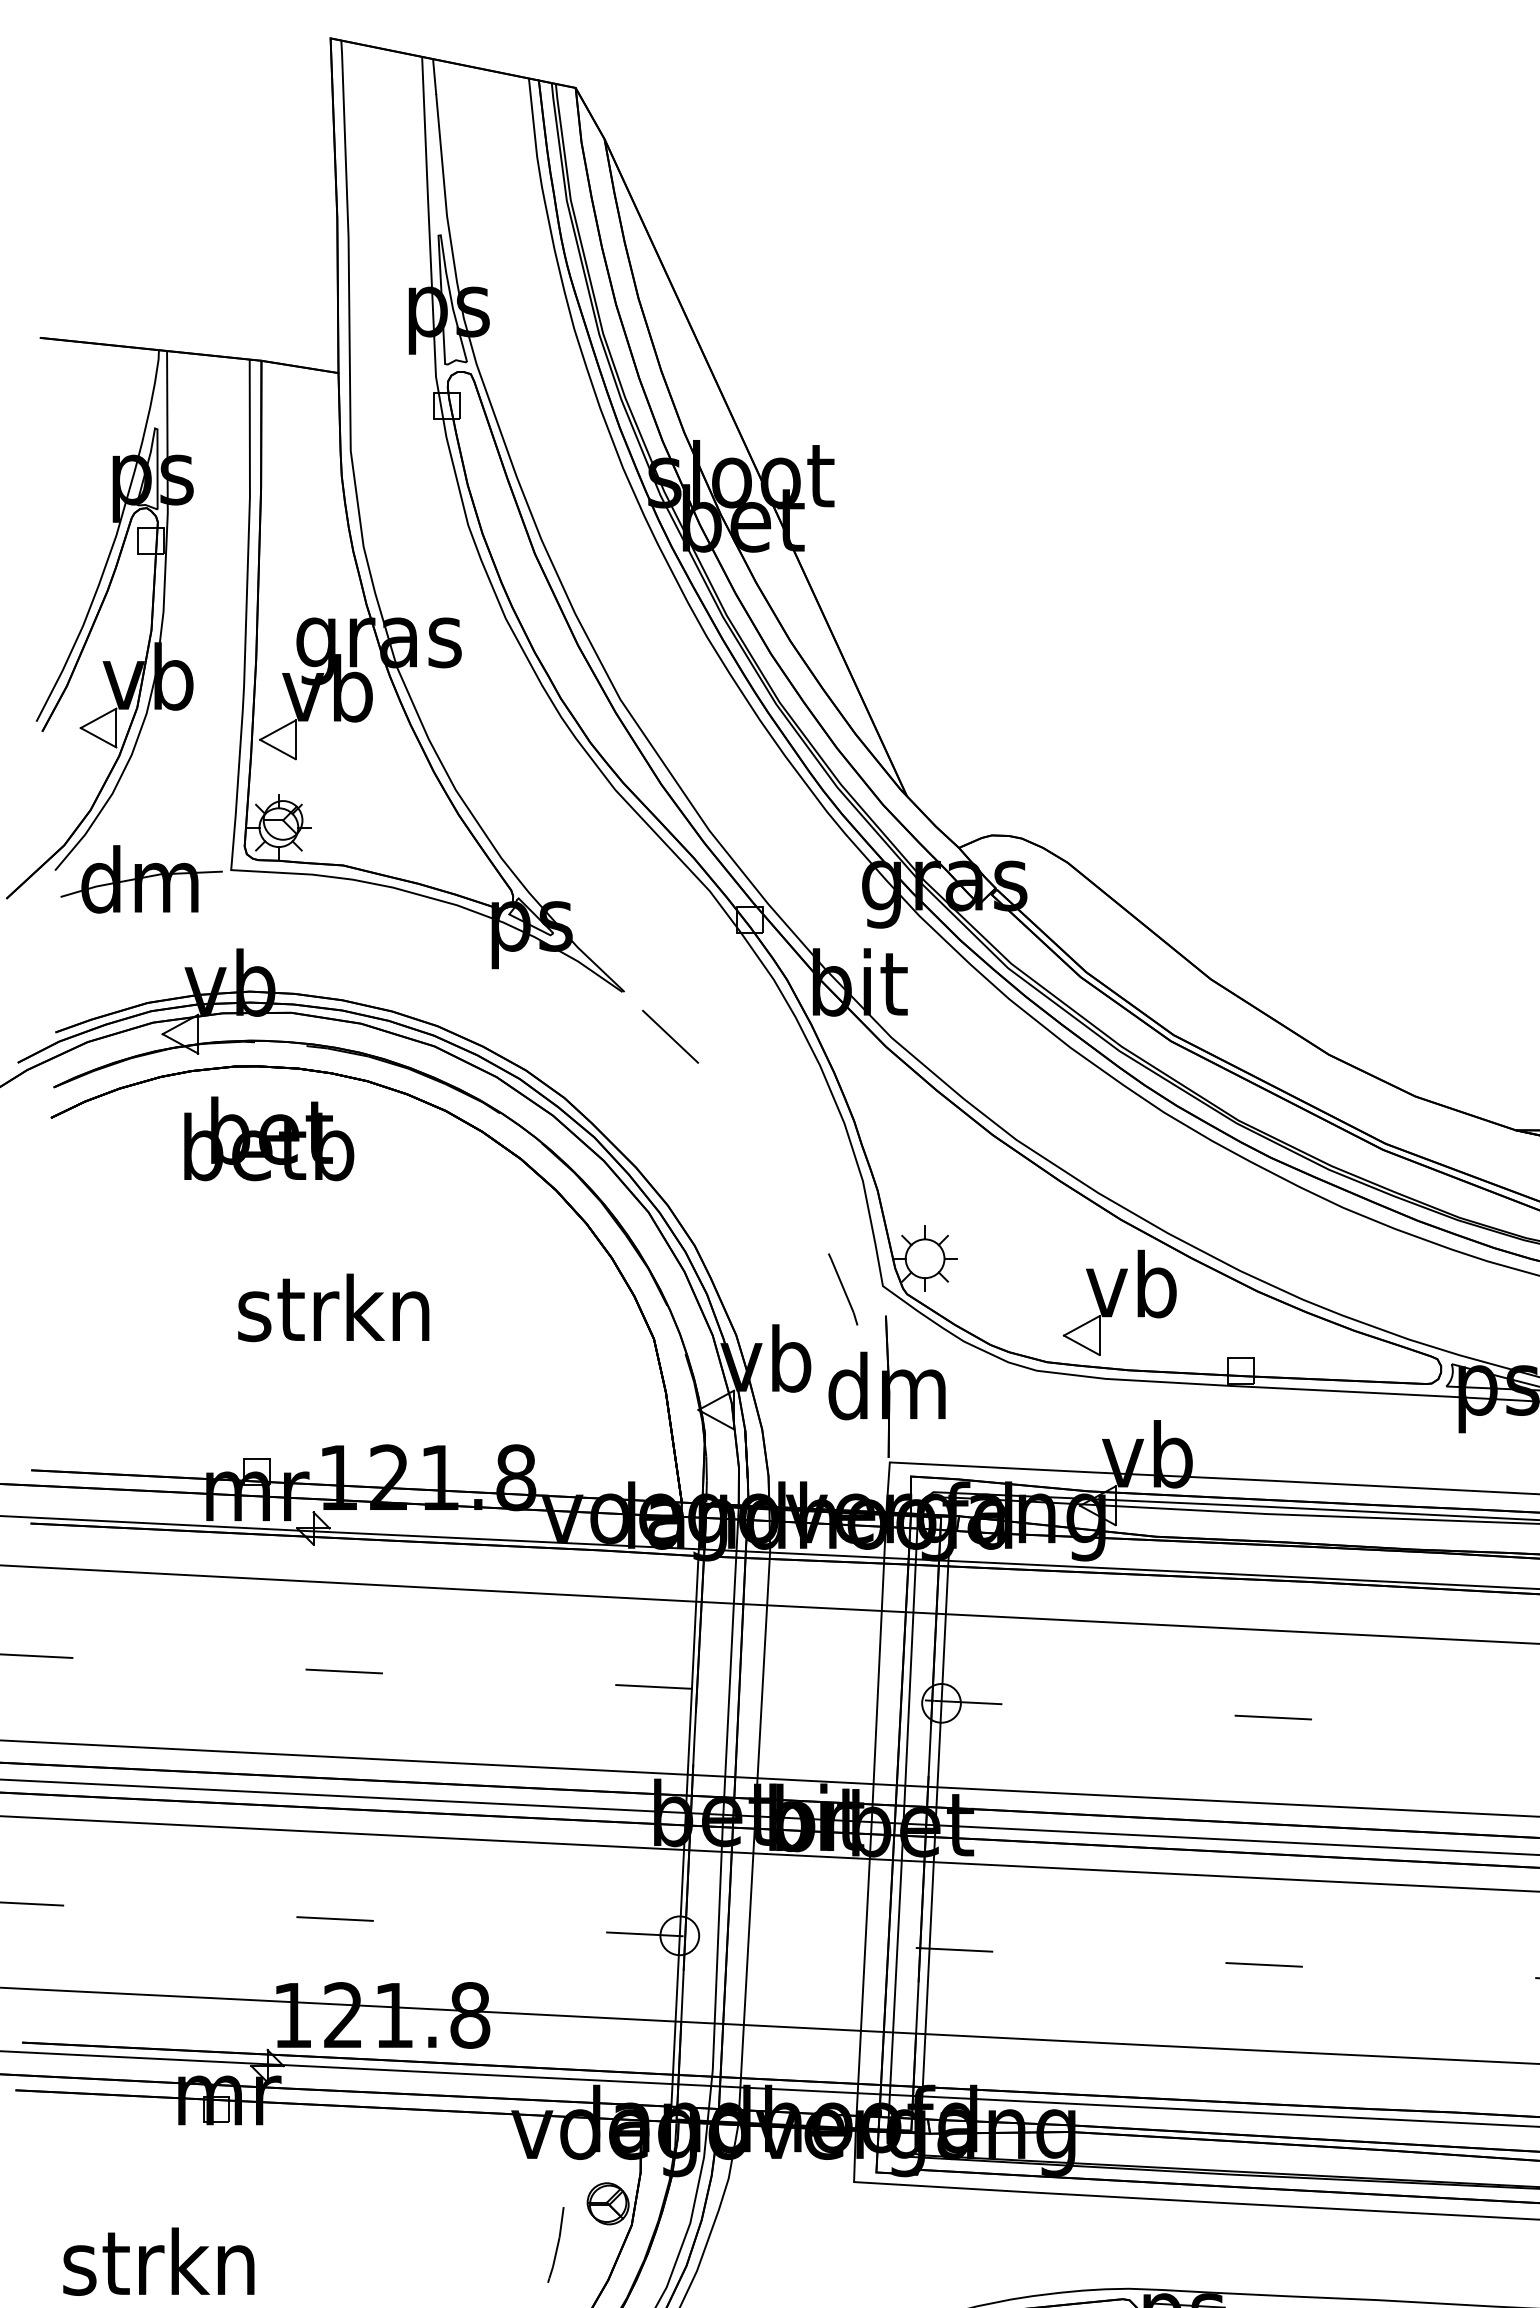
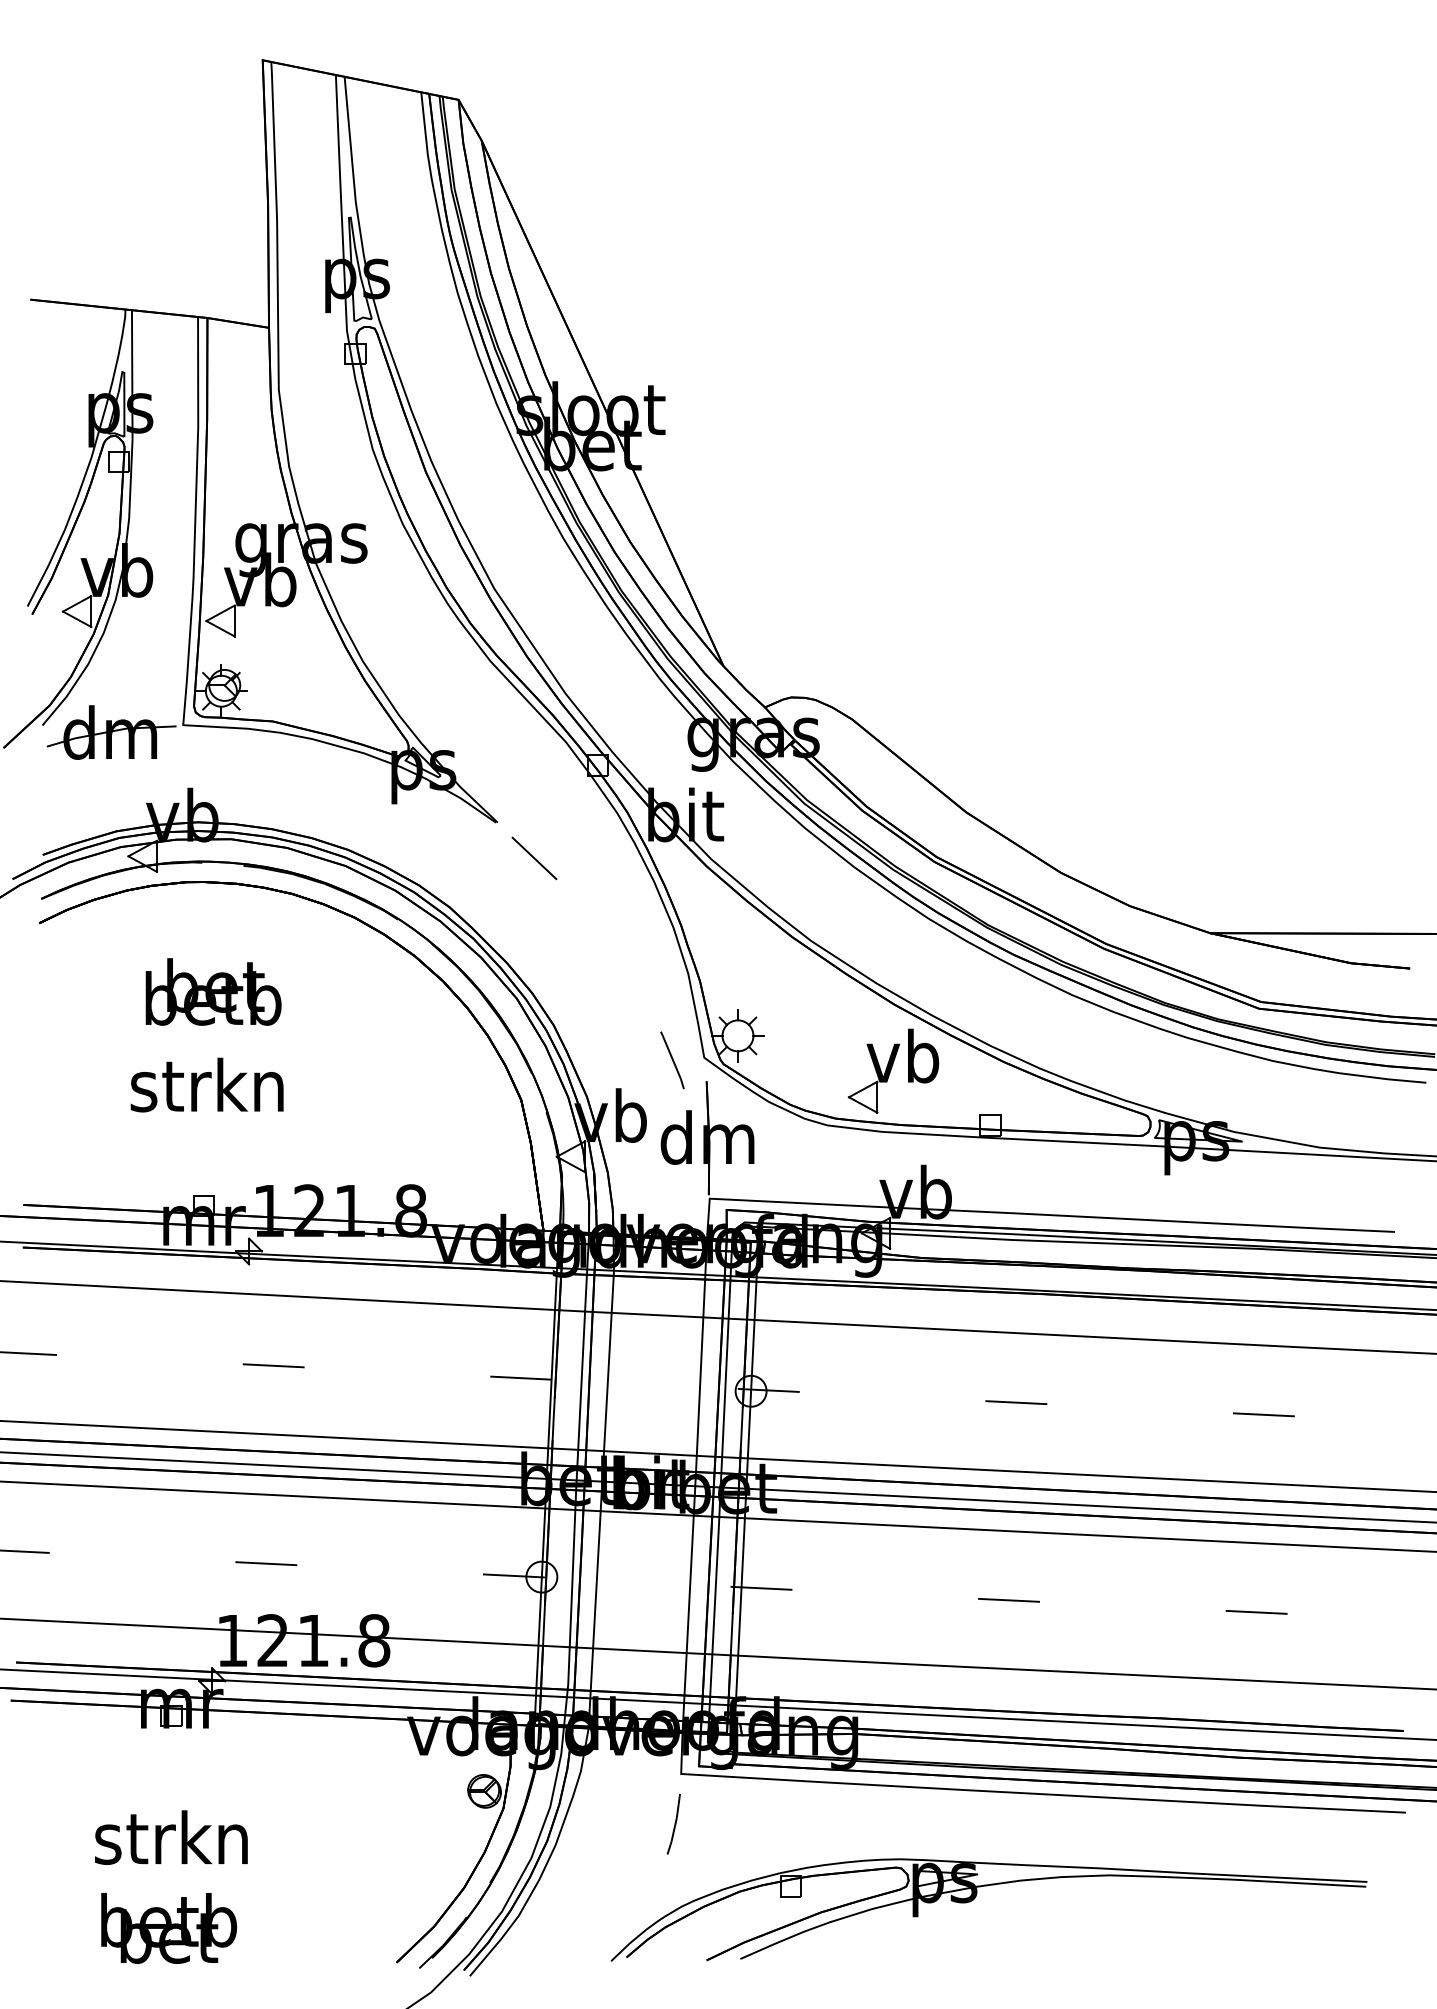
text: (269, 1138) -> (213, 991), moved
text: (332, 1307) -> (206, 1084), moved
curve: (556, 2245) -> (674, 1824), moved
text: (158, 2261) -> (171, 1837), moved

